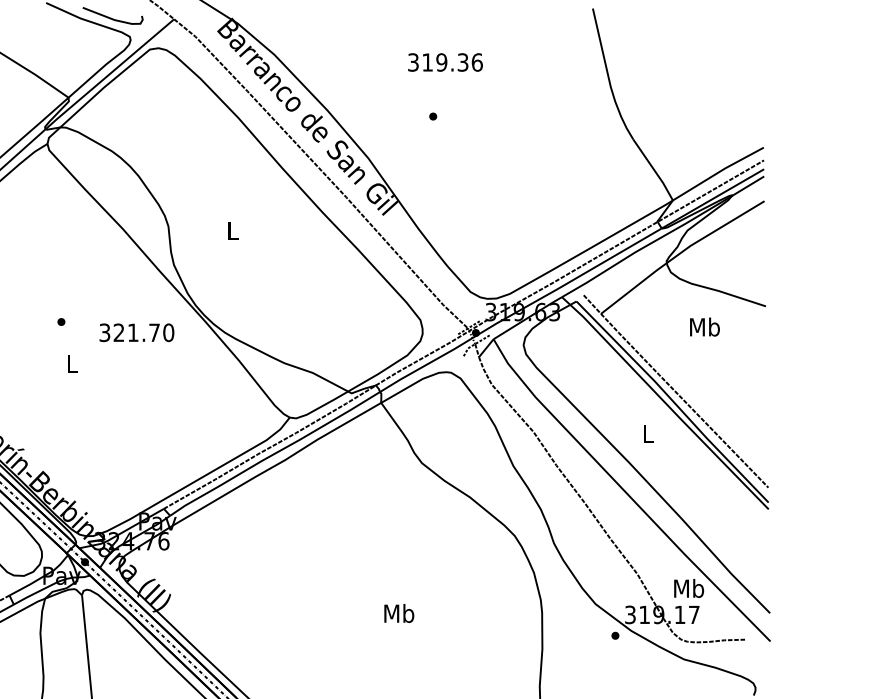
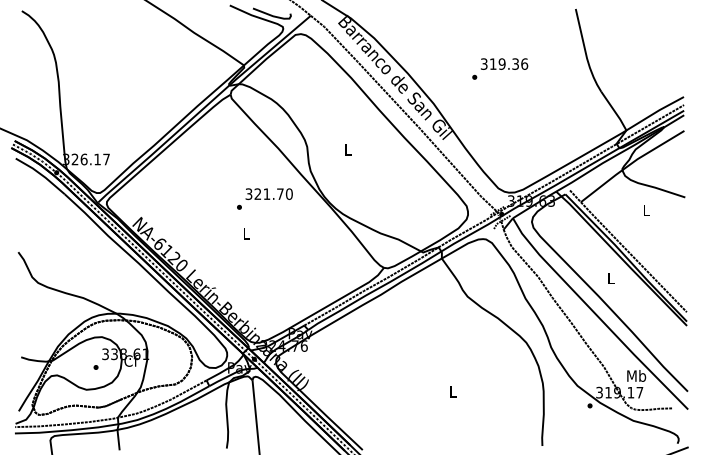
text: (445, 61) -> (504, 63), moved
text: (704, 326) -> (646, 210), Mb -> L
text: (135, 331) -> (268, 193), moved
text: (398, 613) -> (452, 391), Mb -> L

